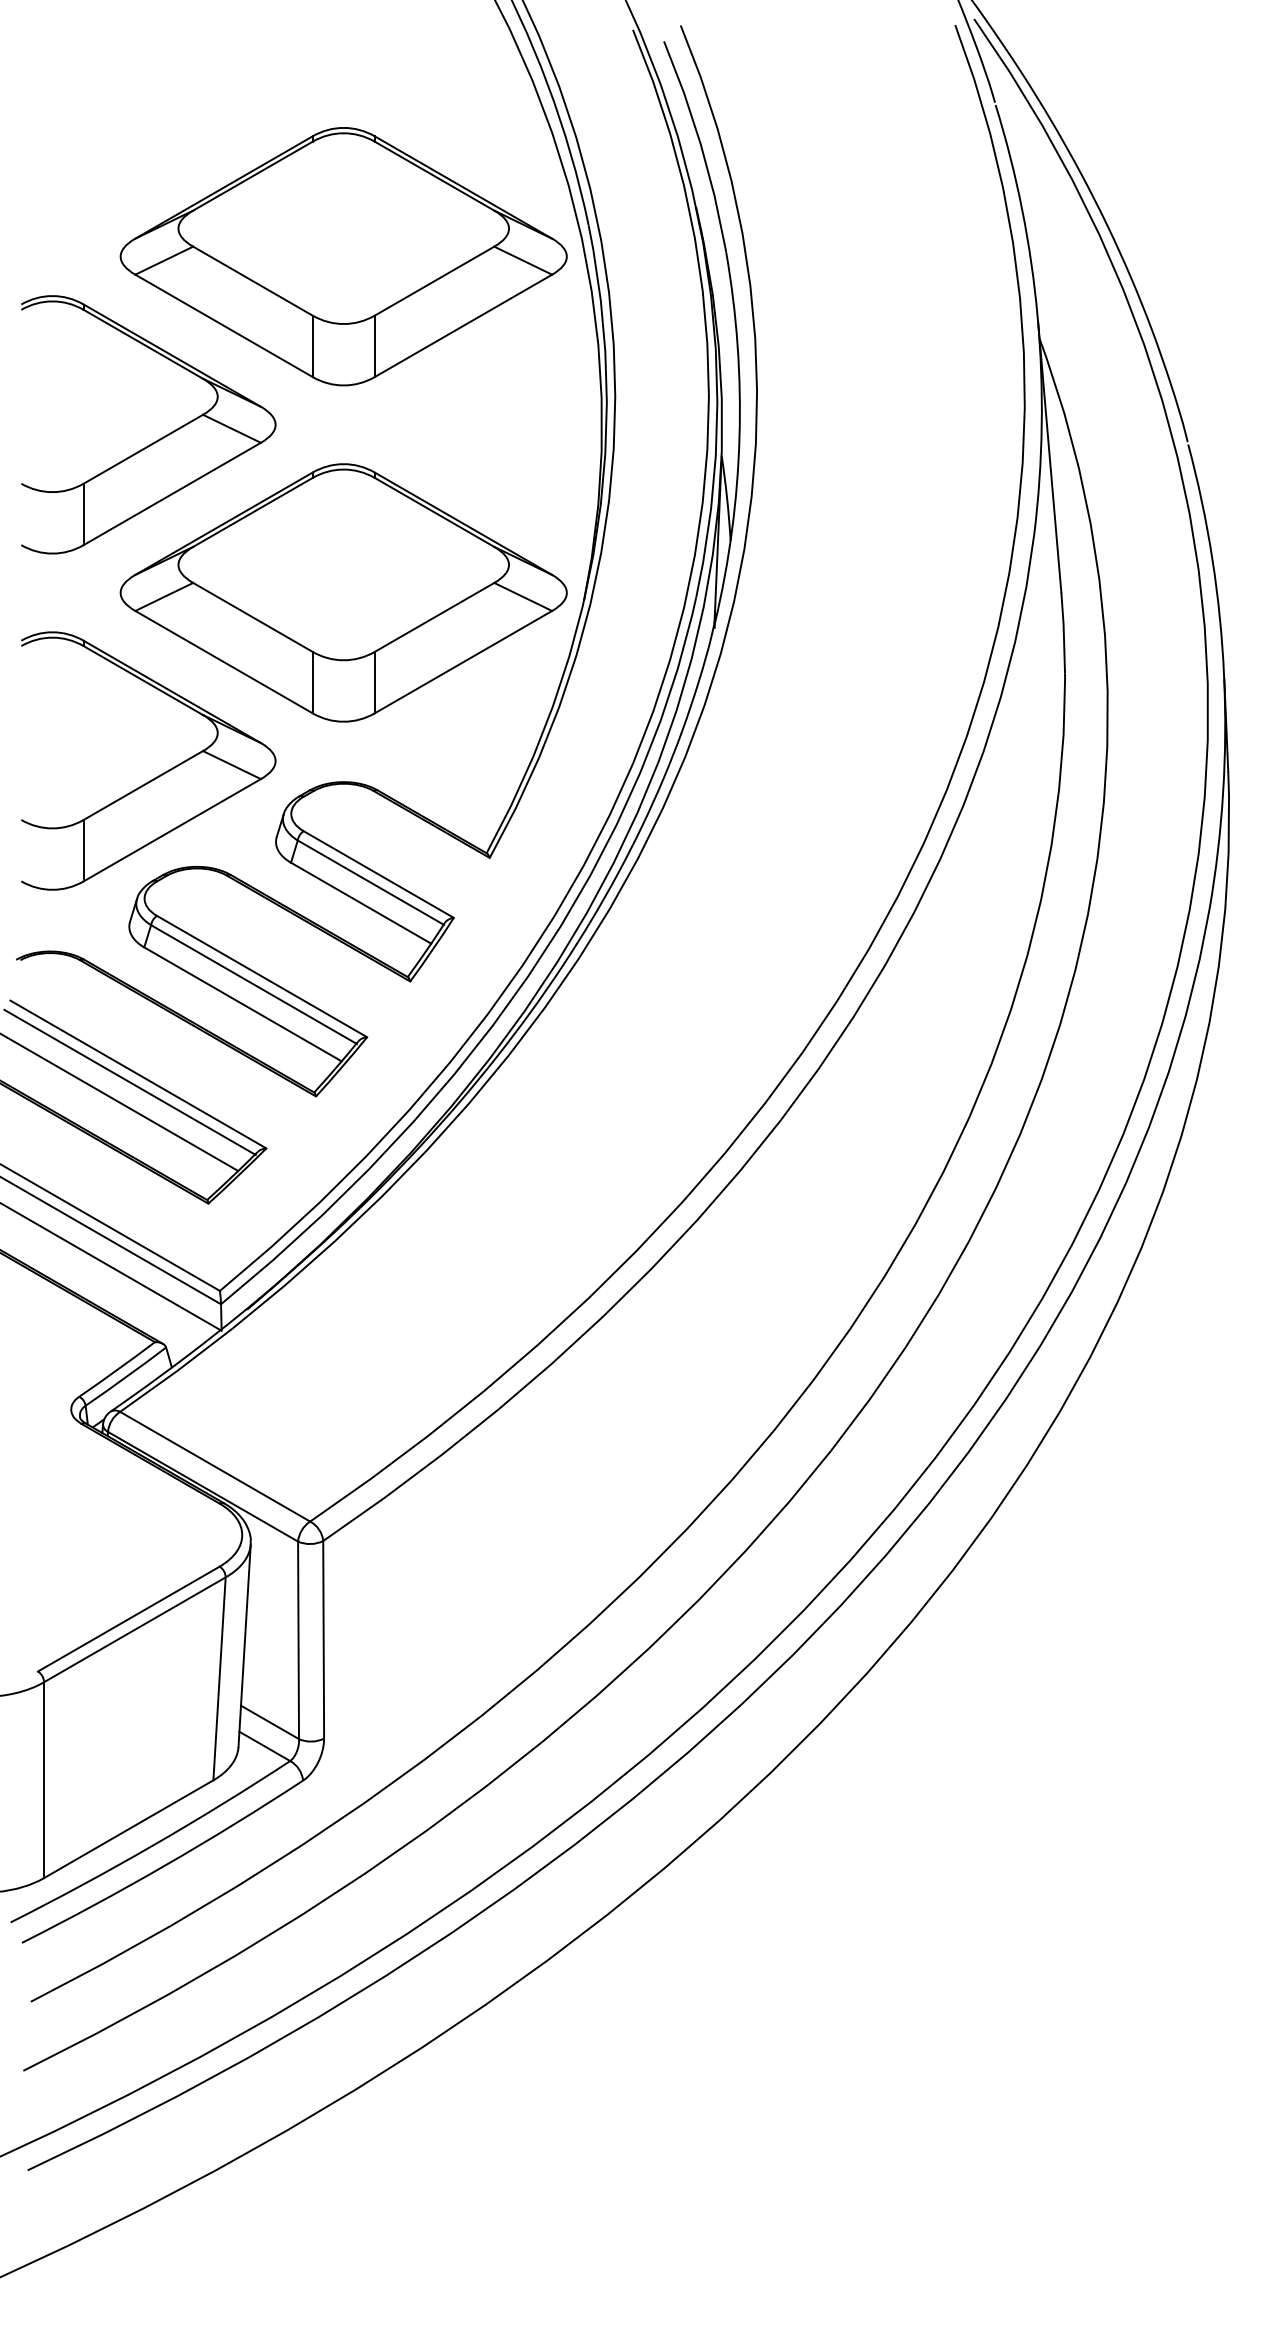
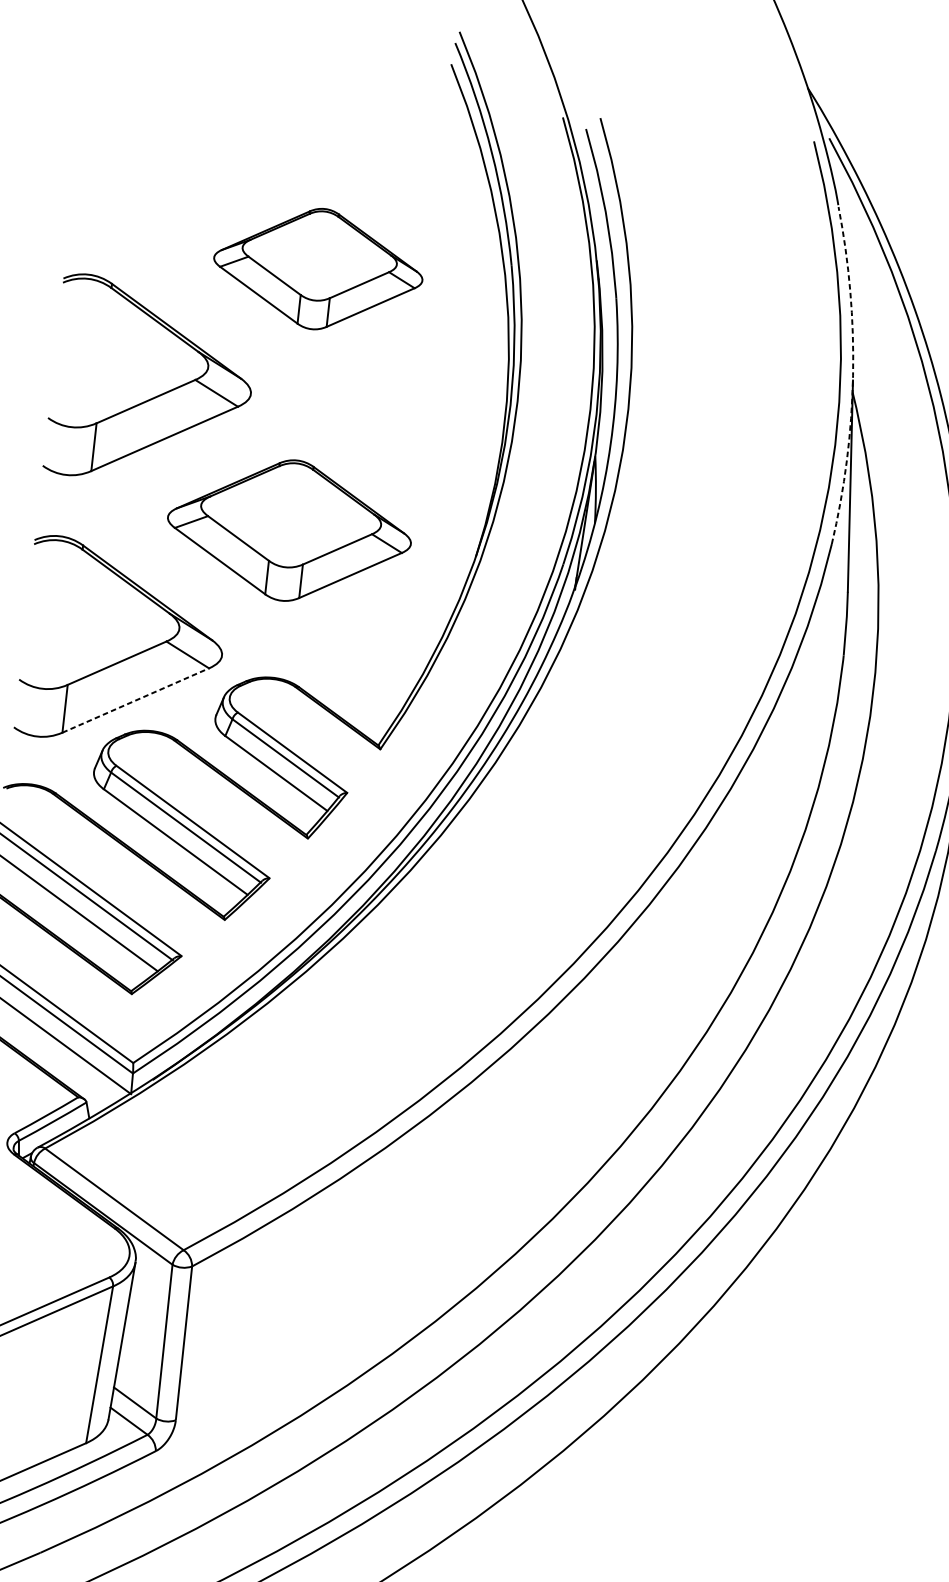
part: (343, 256) -> (318, 268), size x0.6
arc: (1037, 317) -> (852, 375), solid -> dashed
part: (343, 592) -> (289, 530), size x0.7
line: (172, 829) -> (135, 699), solid -> dashed

